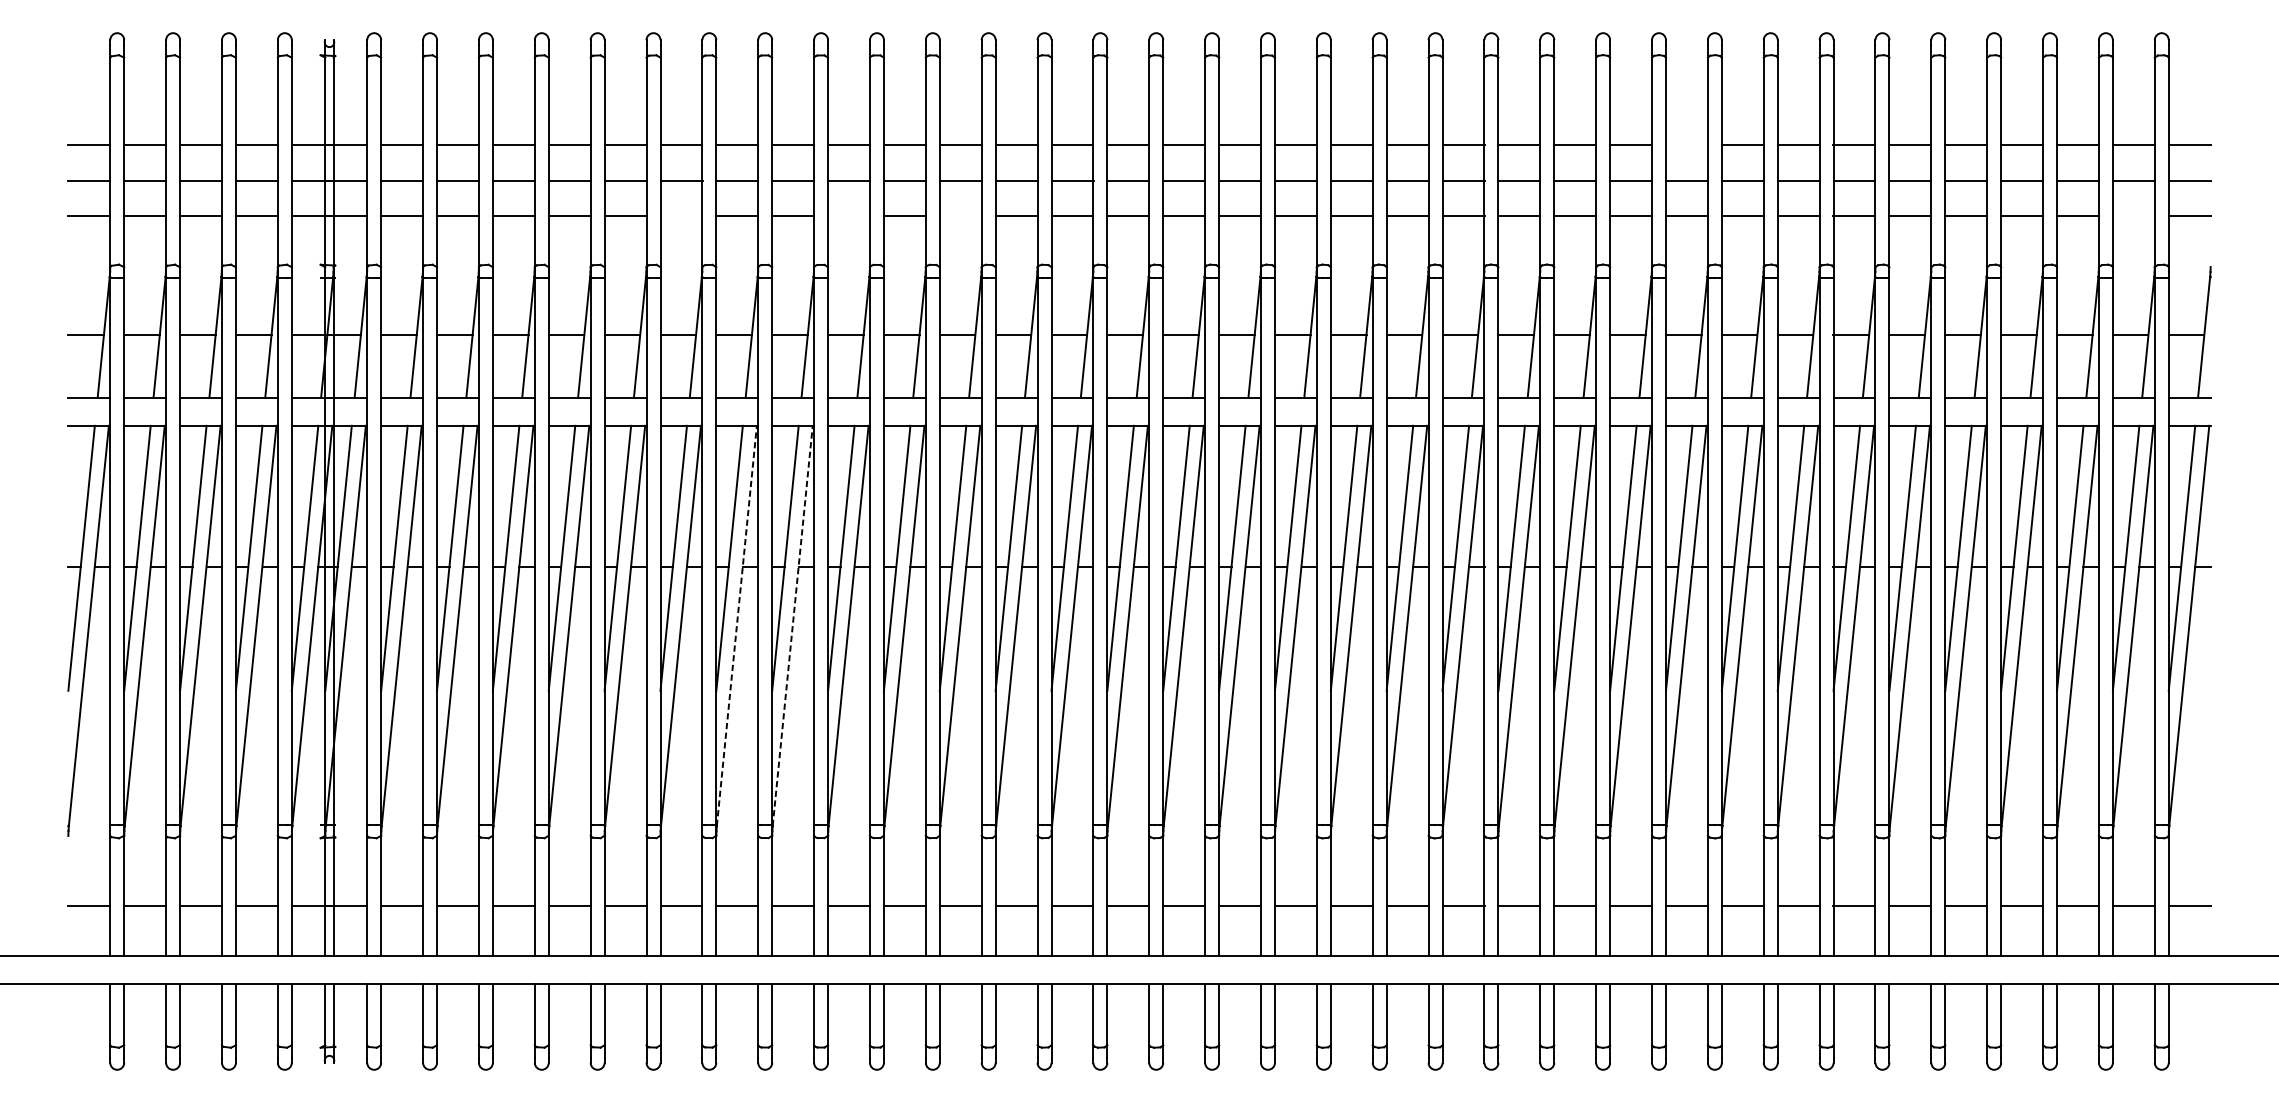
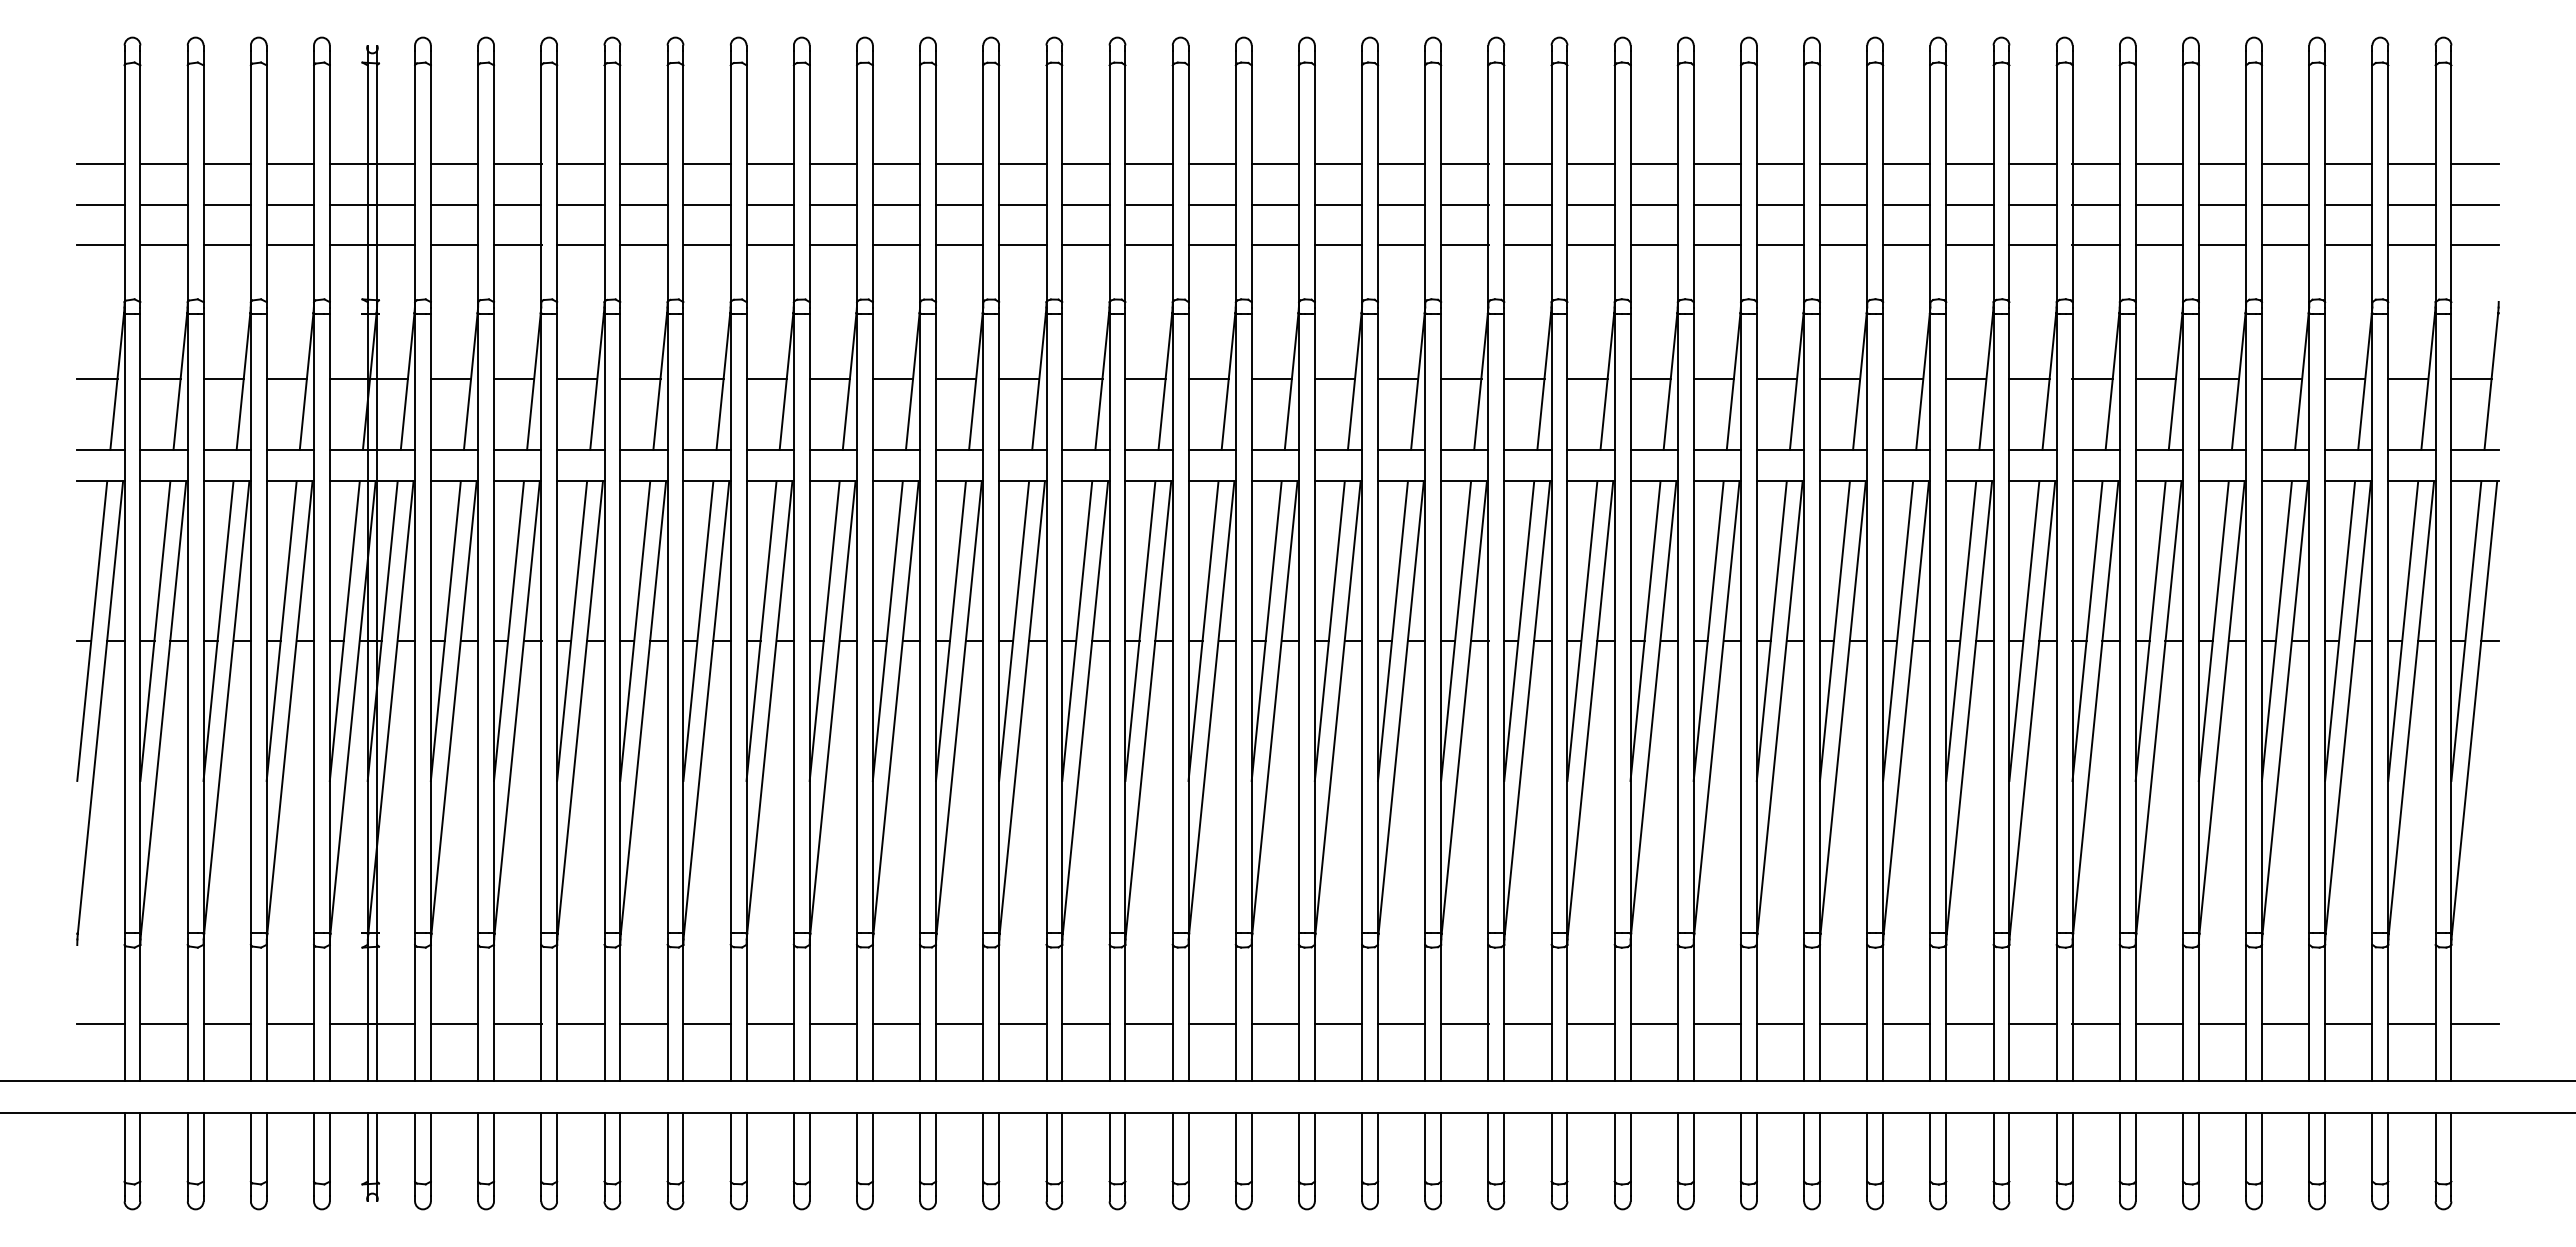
line: (1686, 144) -> (1906, 163), added
line: (681, 216) -> (770, 244), added
line: (848, 216) -> (959, 244), added
line: (960, 216) -> (1085, 244), added
line: (2133, 216) -> (2411, 244), added
line: (736, 625) -> (832, 707), dashed -> solid
line: (793, 625) -> (896, 707), dashed -> solid

